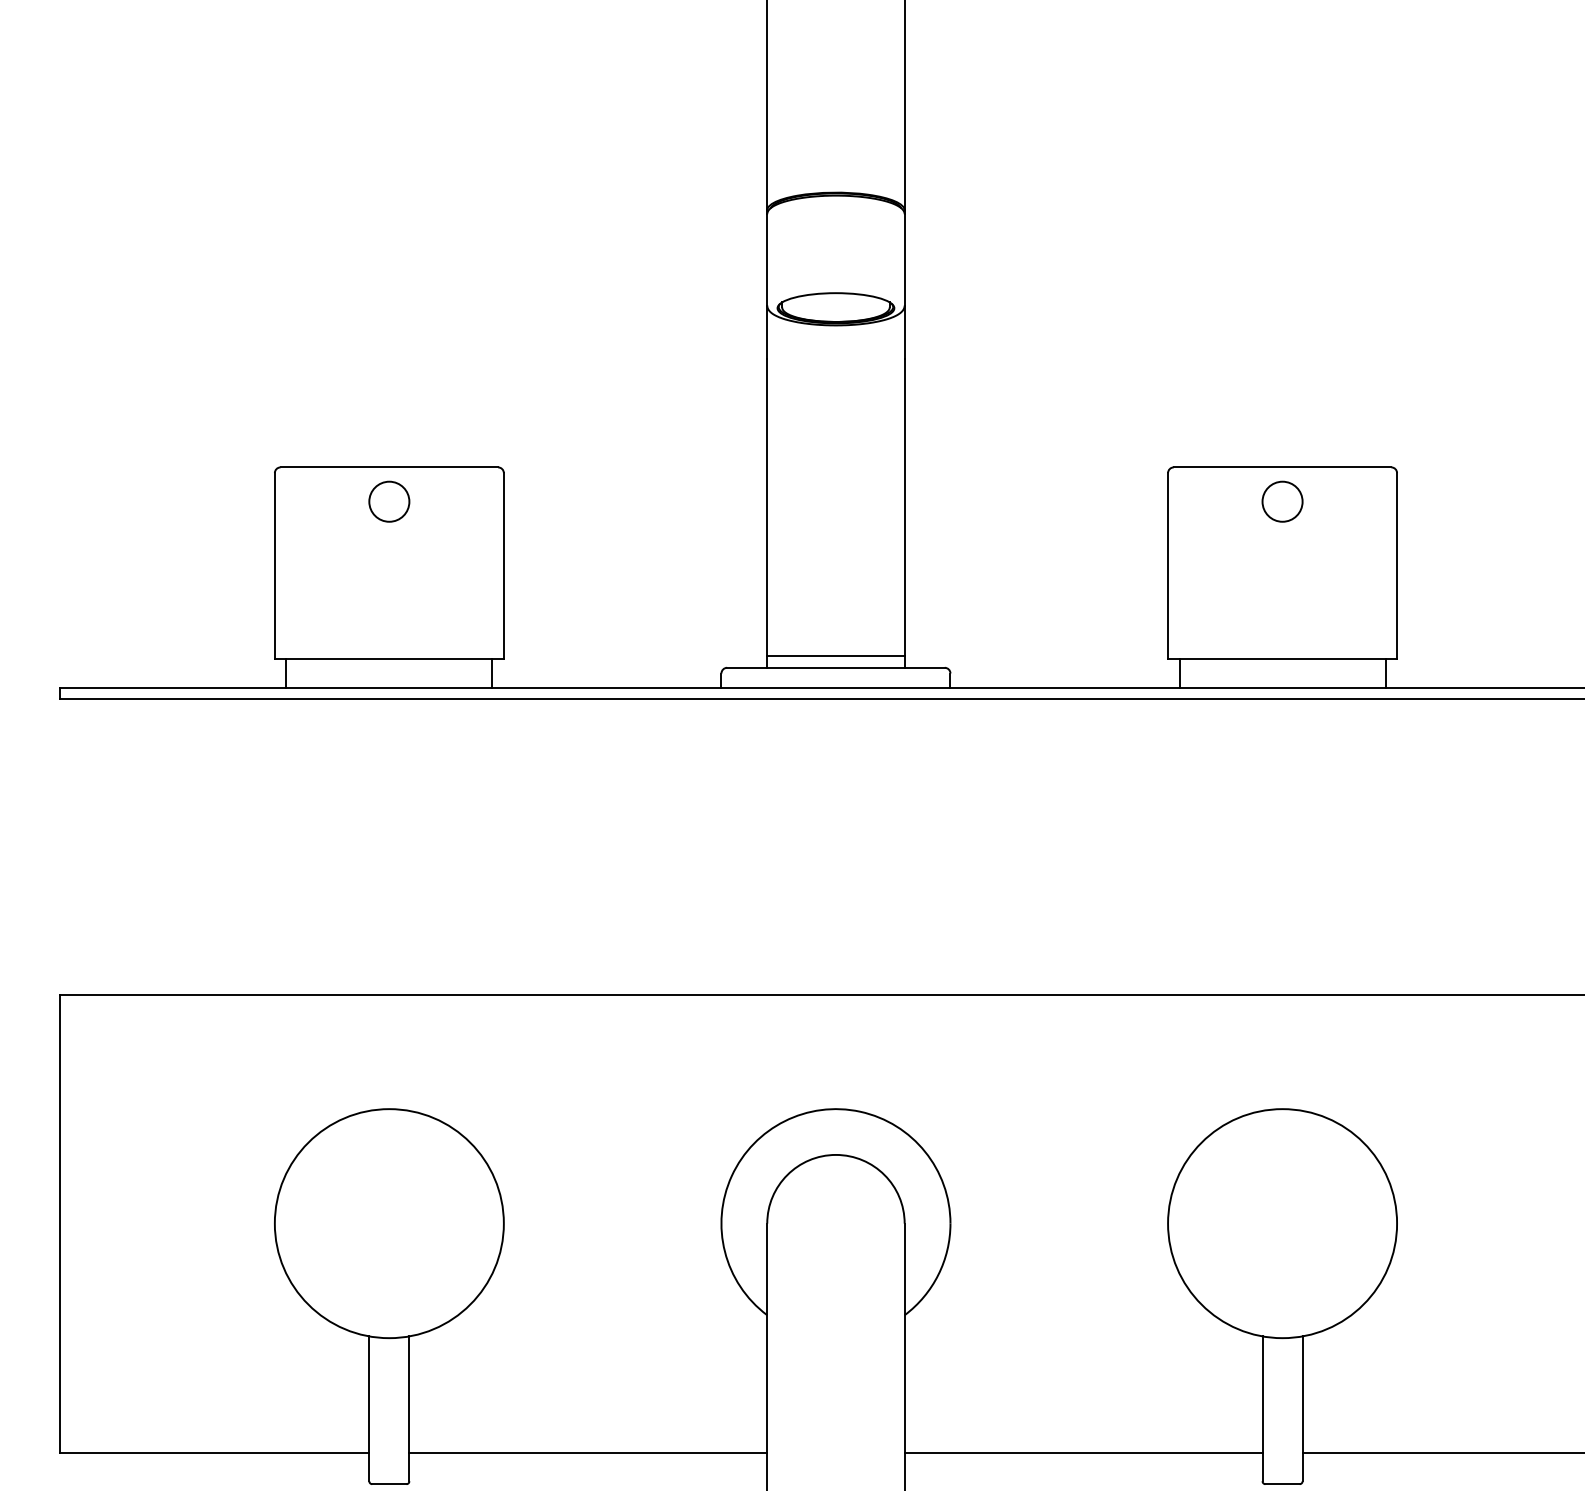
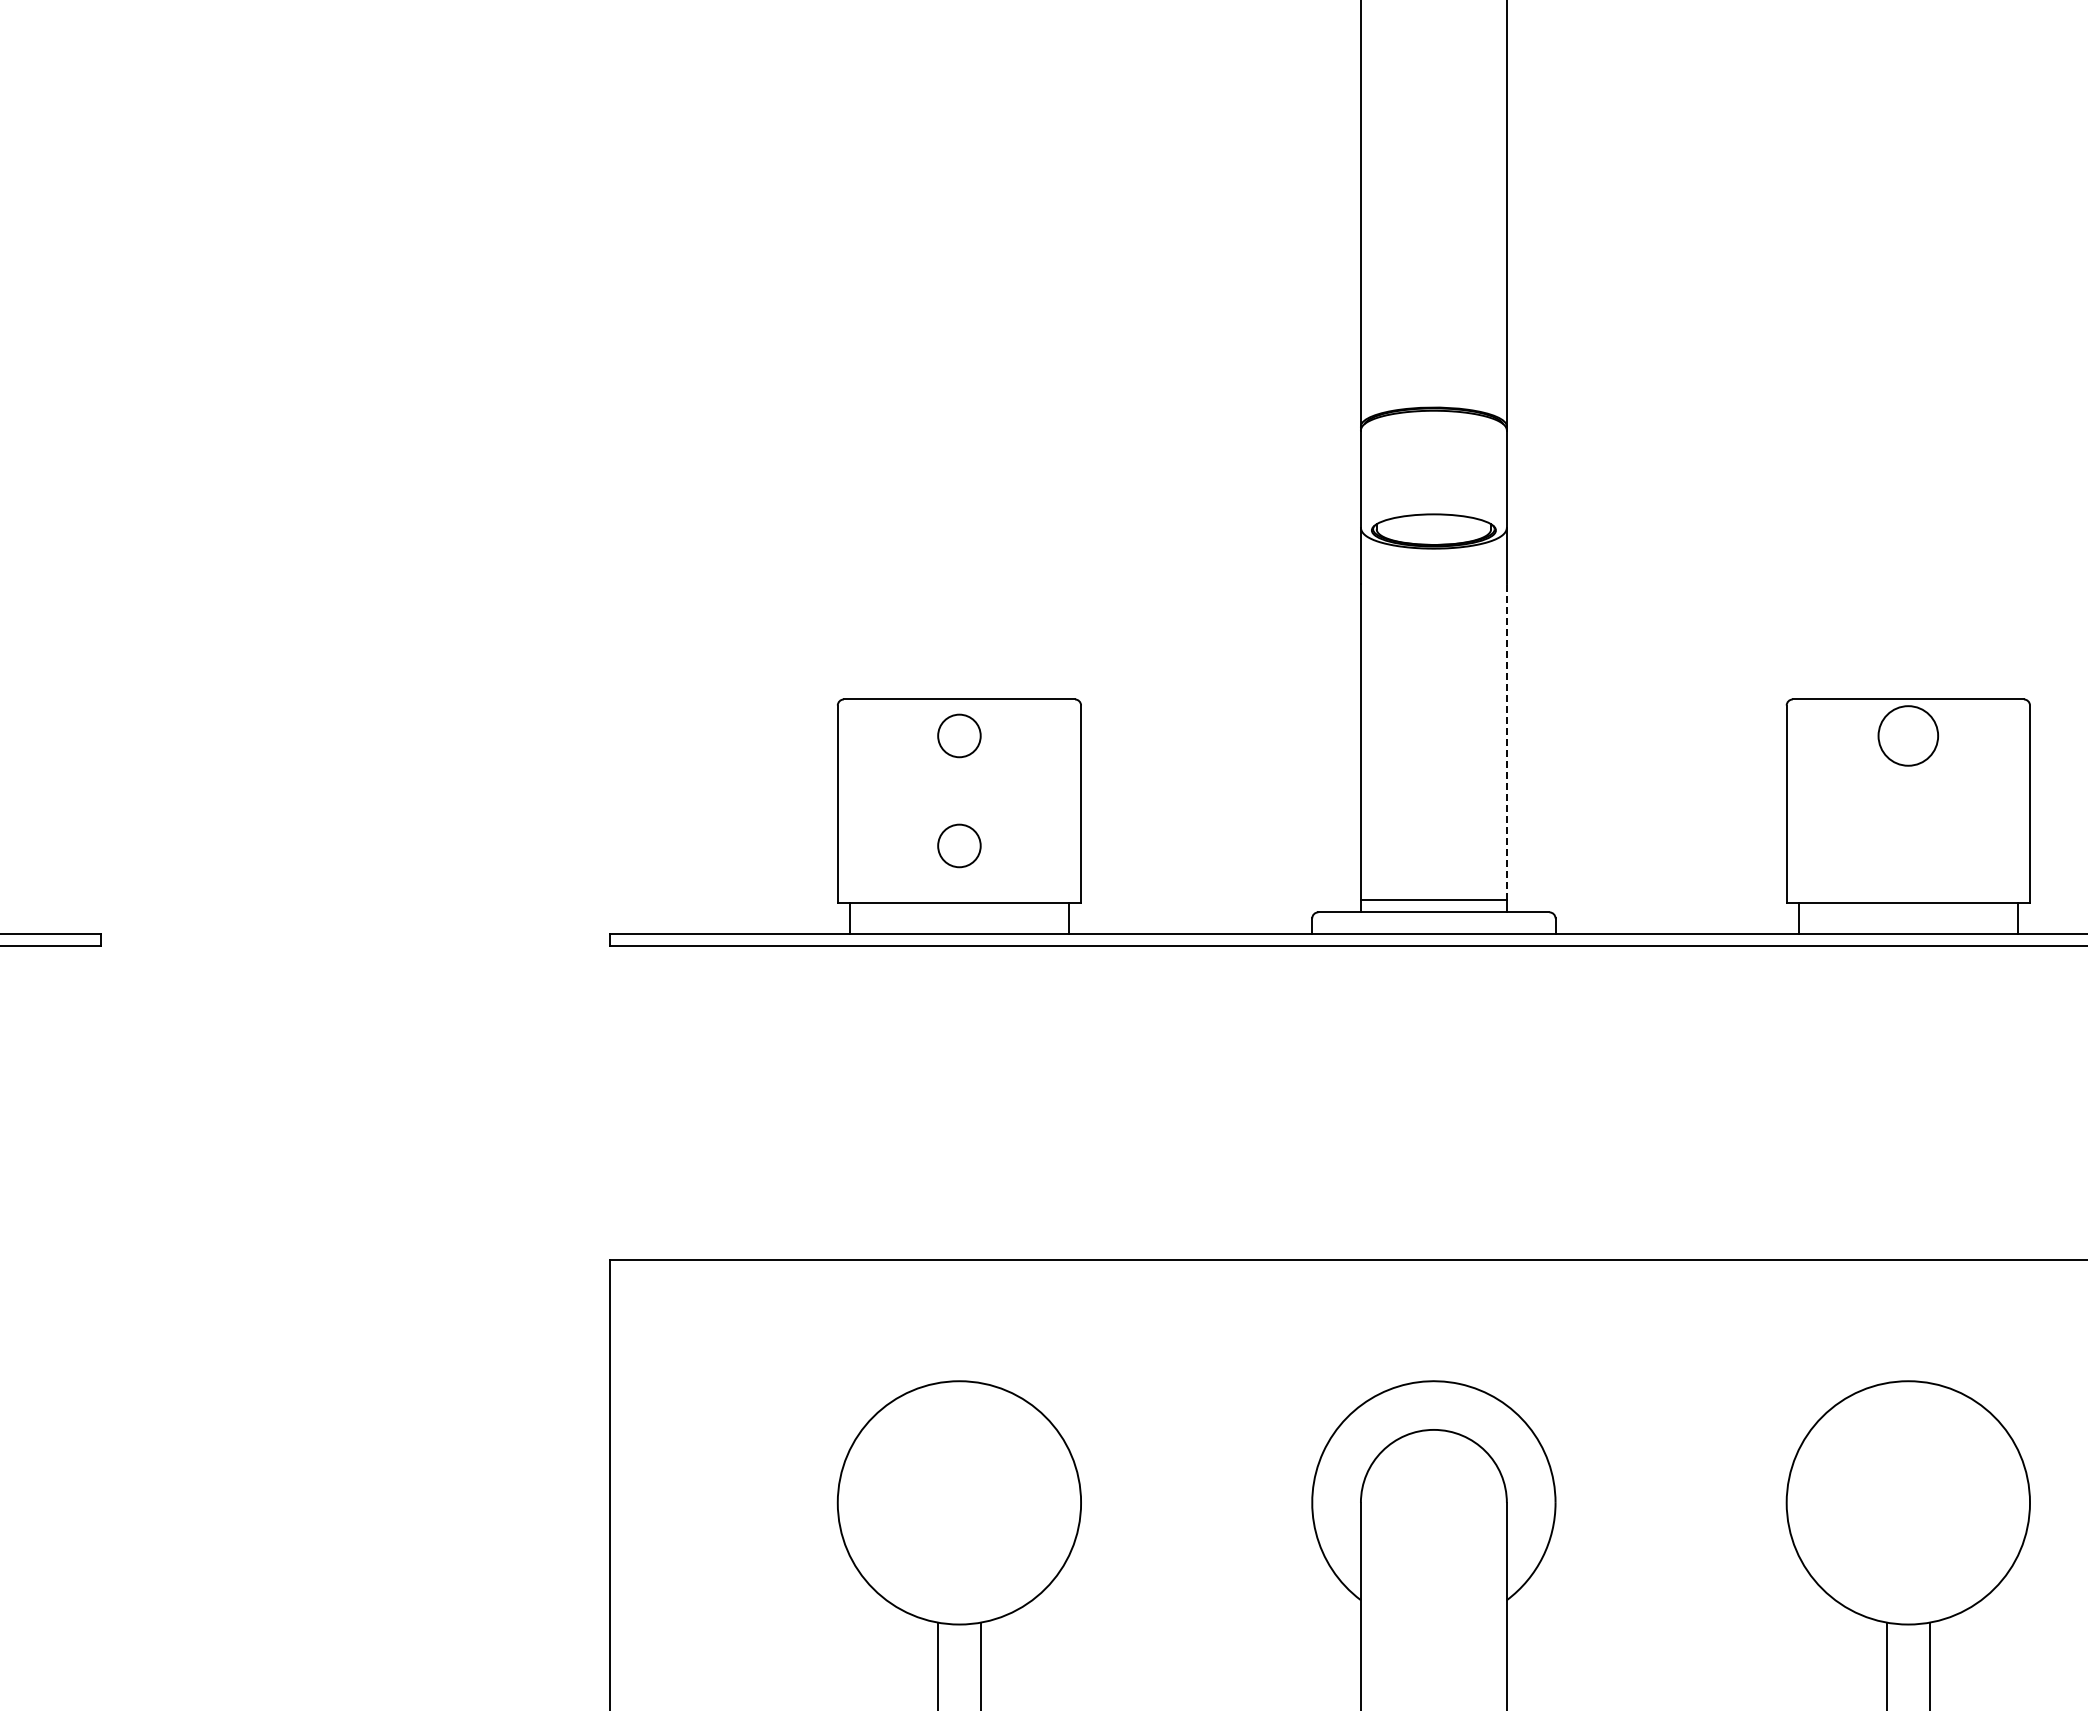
circle: (1282, 501) -> (1908, 735), size x1.4
line: (904, 506) -> (1506, 741), solid -> dashed
circle: (389, 604) -> (959, 845), added

